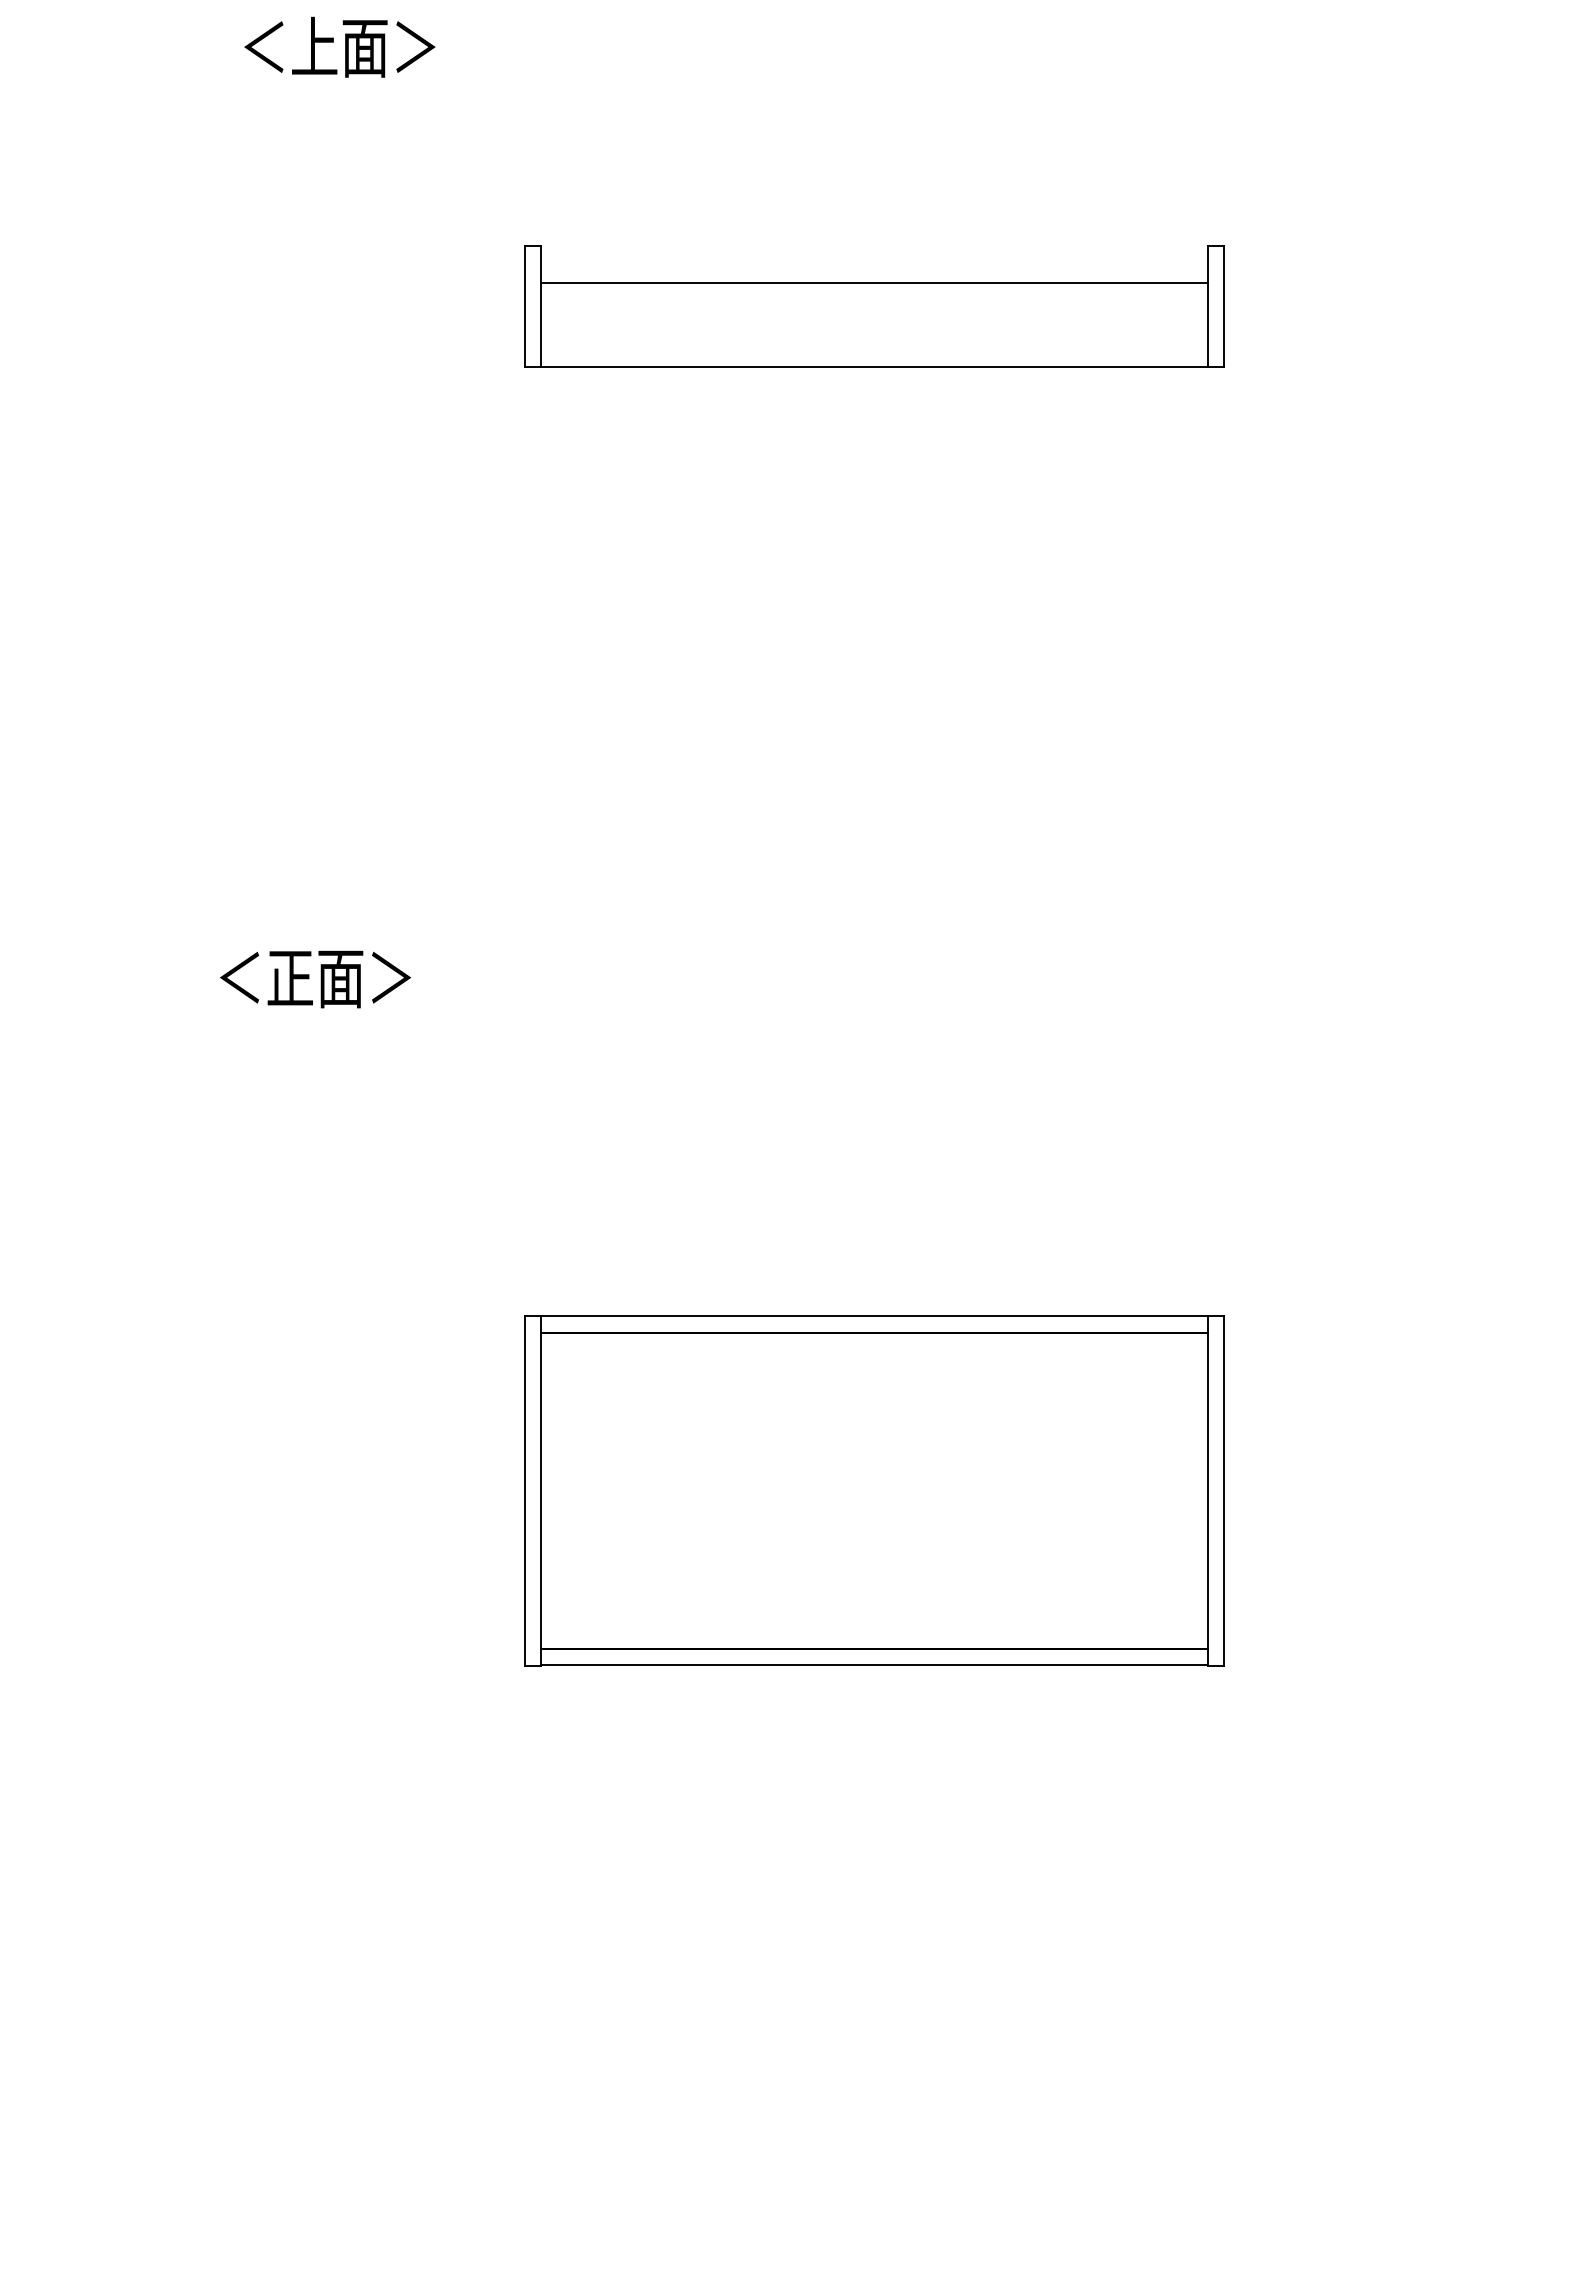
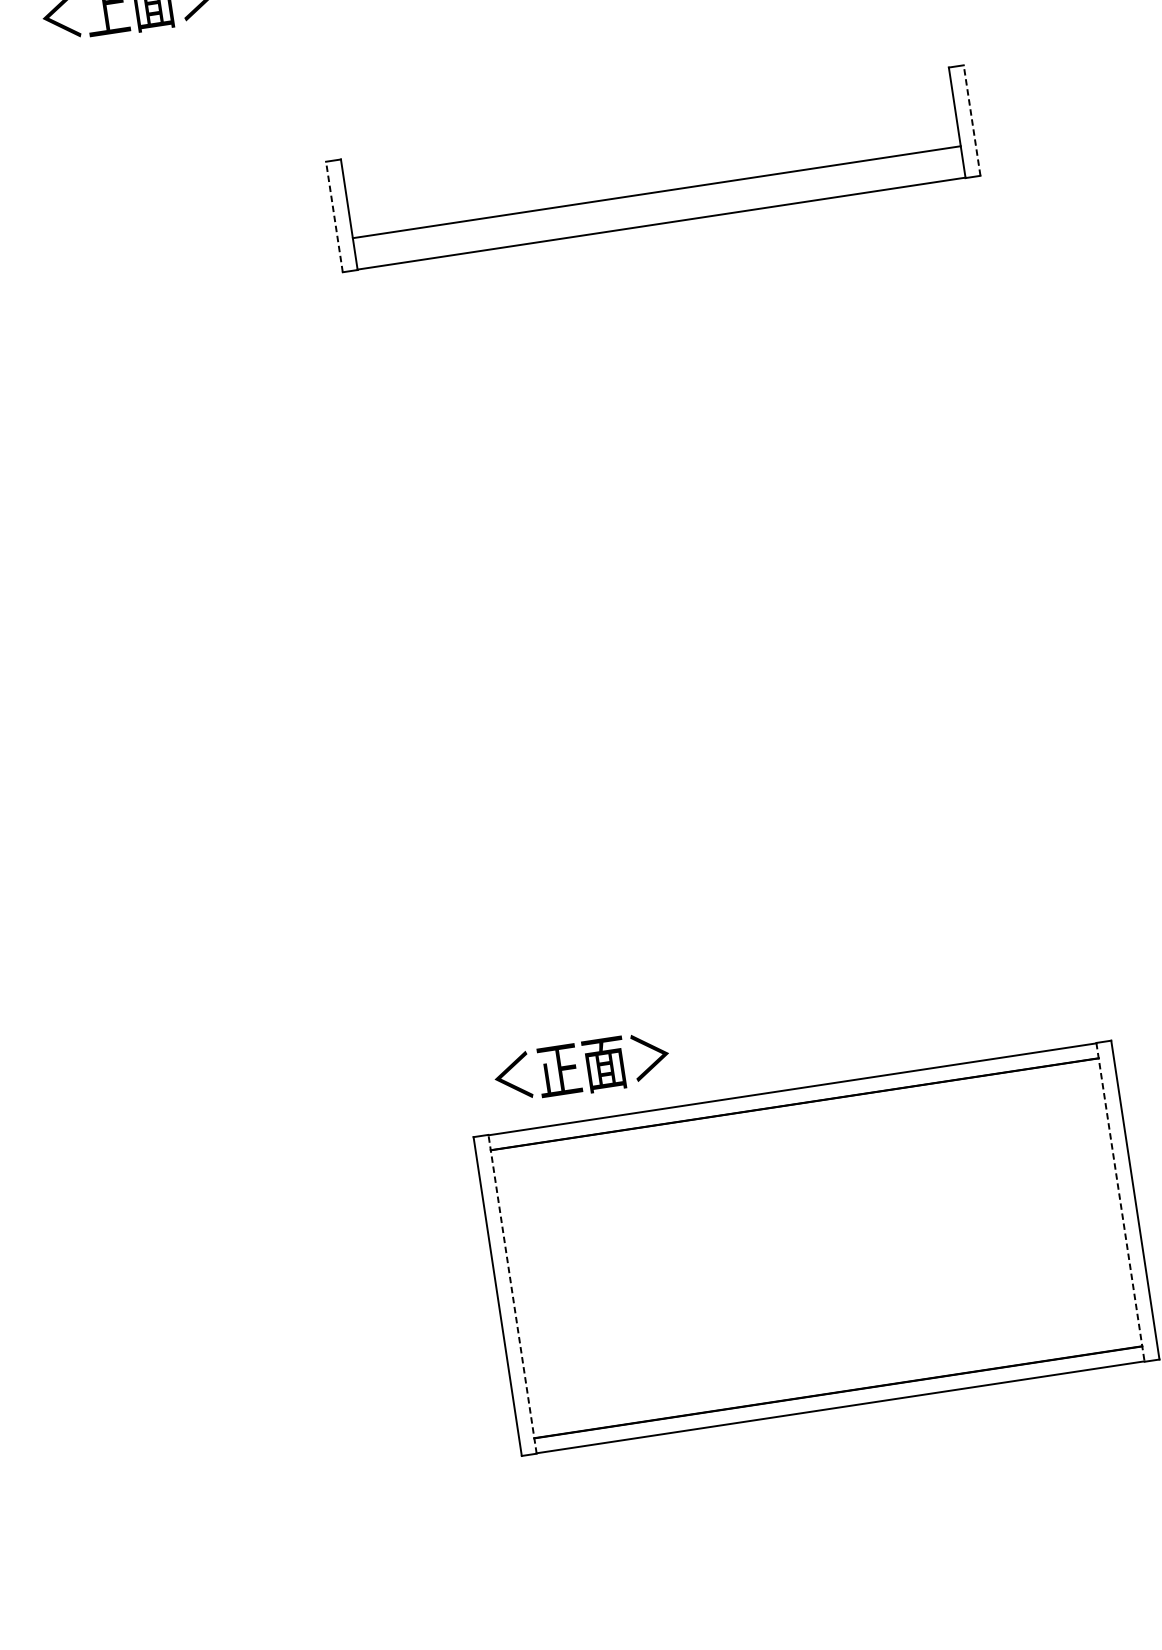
line: (874, 283) -> (656, 192), moved
line: (525, 306) -> (334, 216), solid -> dashed
line: (1224, 306) -> (972, 120), solid -> dashed
text: (315, 979) -> (582, 1068), moved
line: (541, 1490) -> (512, 1294), solid -> dashed
line: (1208, 1490) -> (1120, 1202), solid -> dashed

